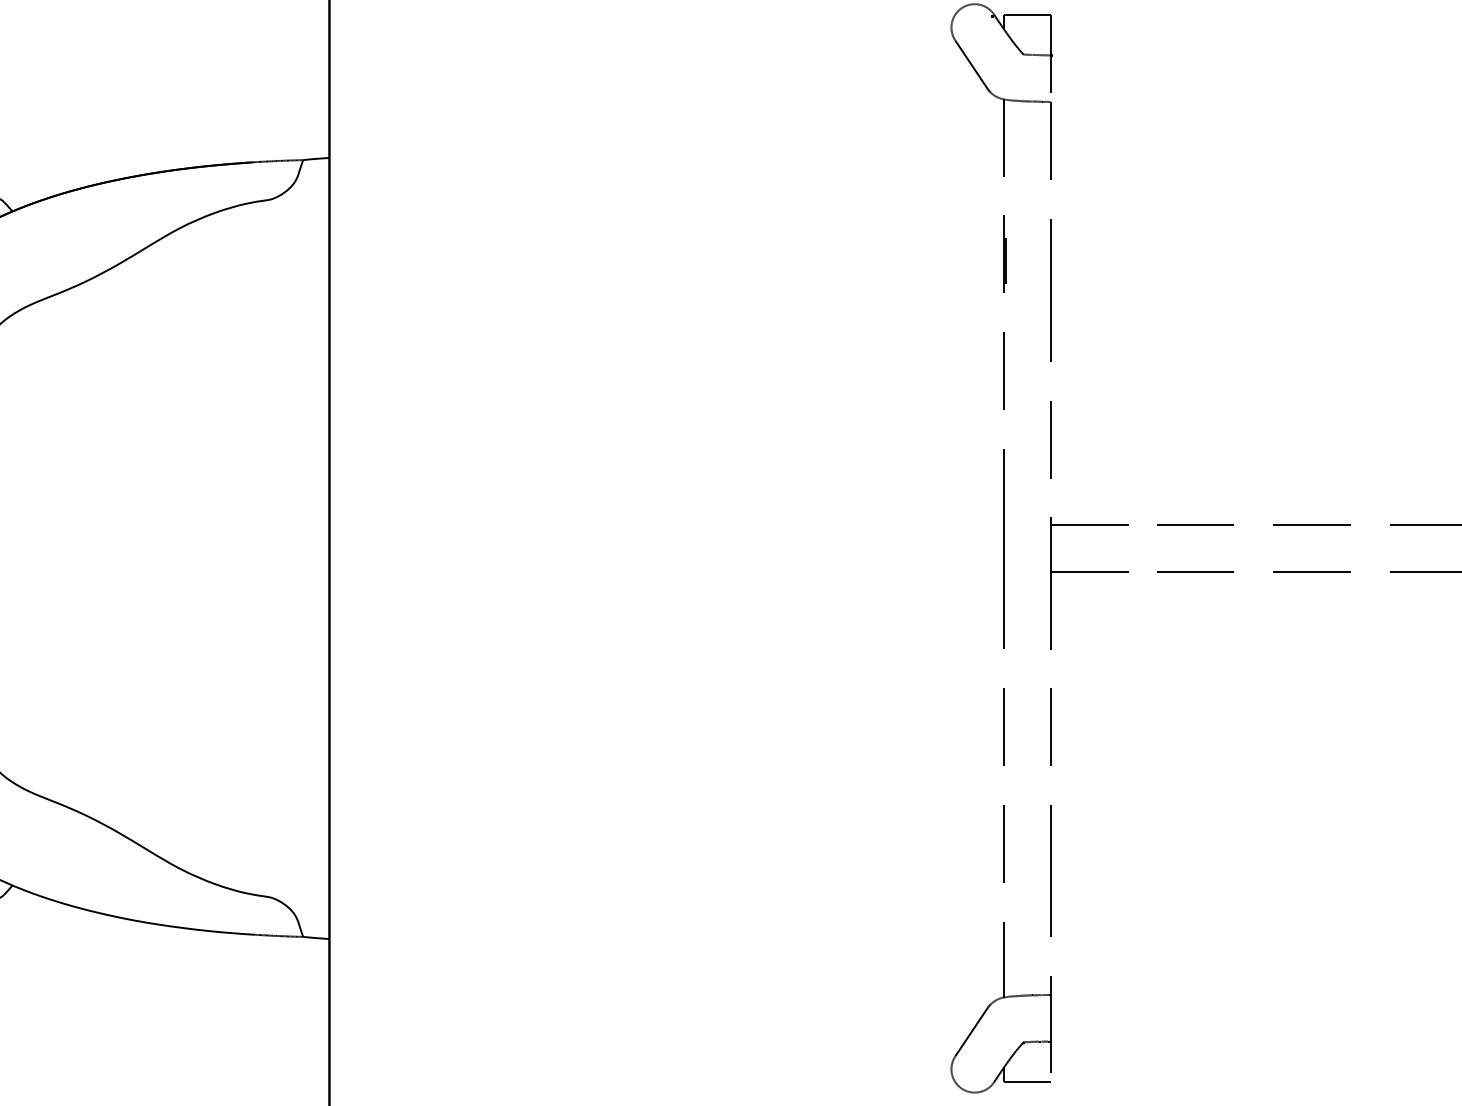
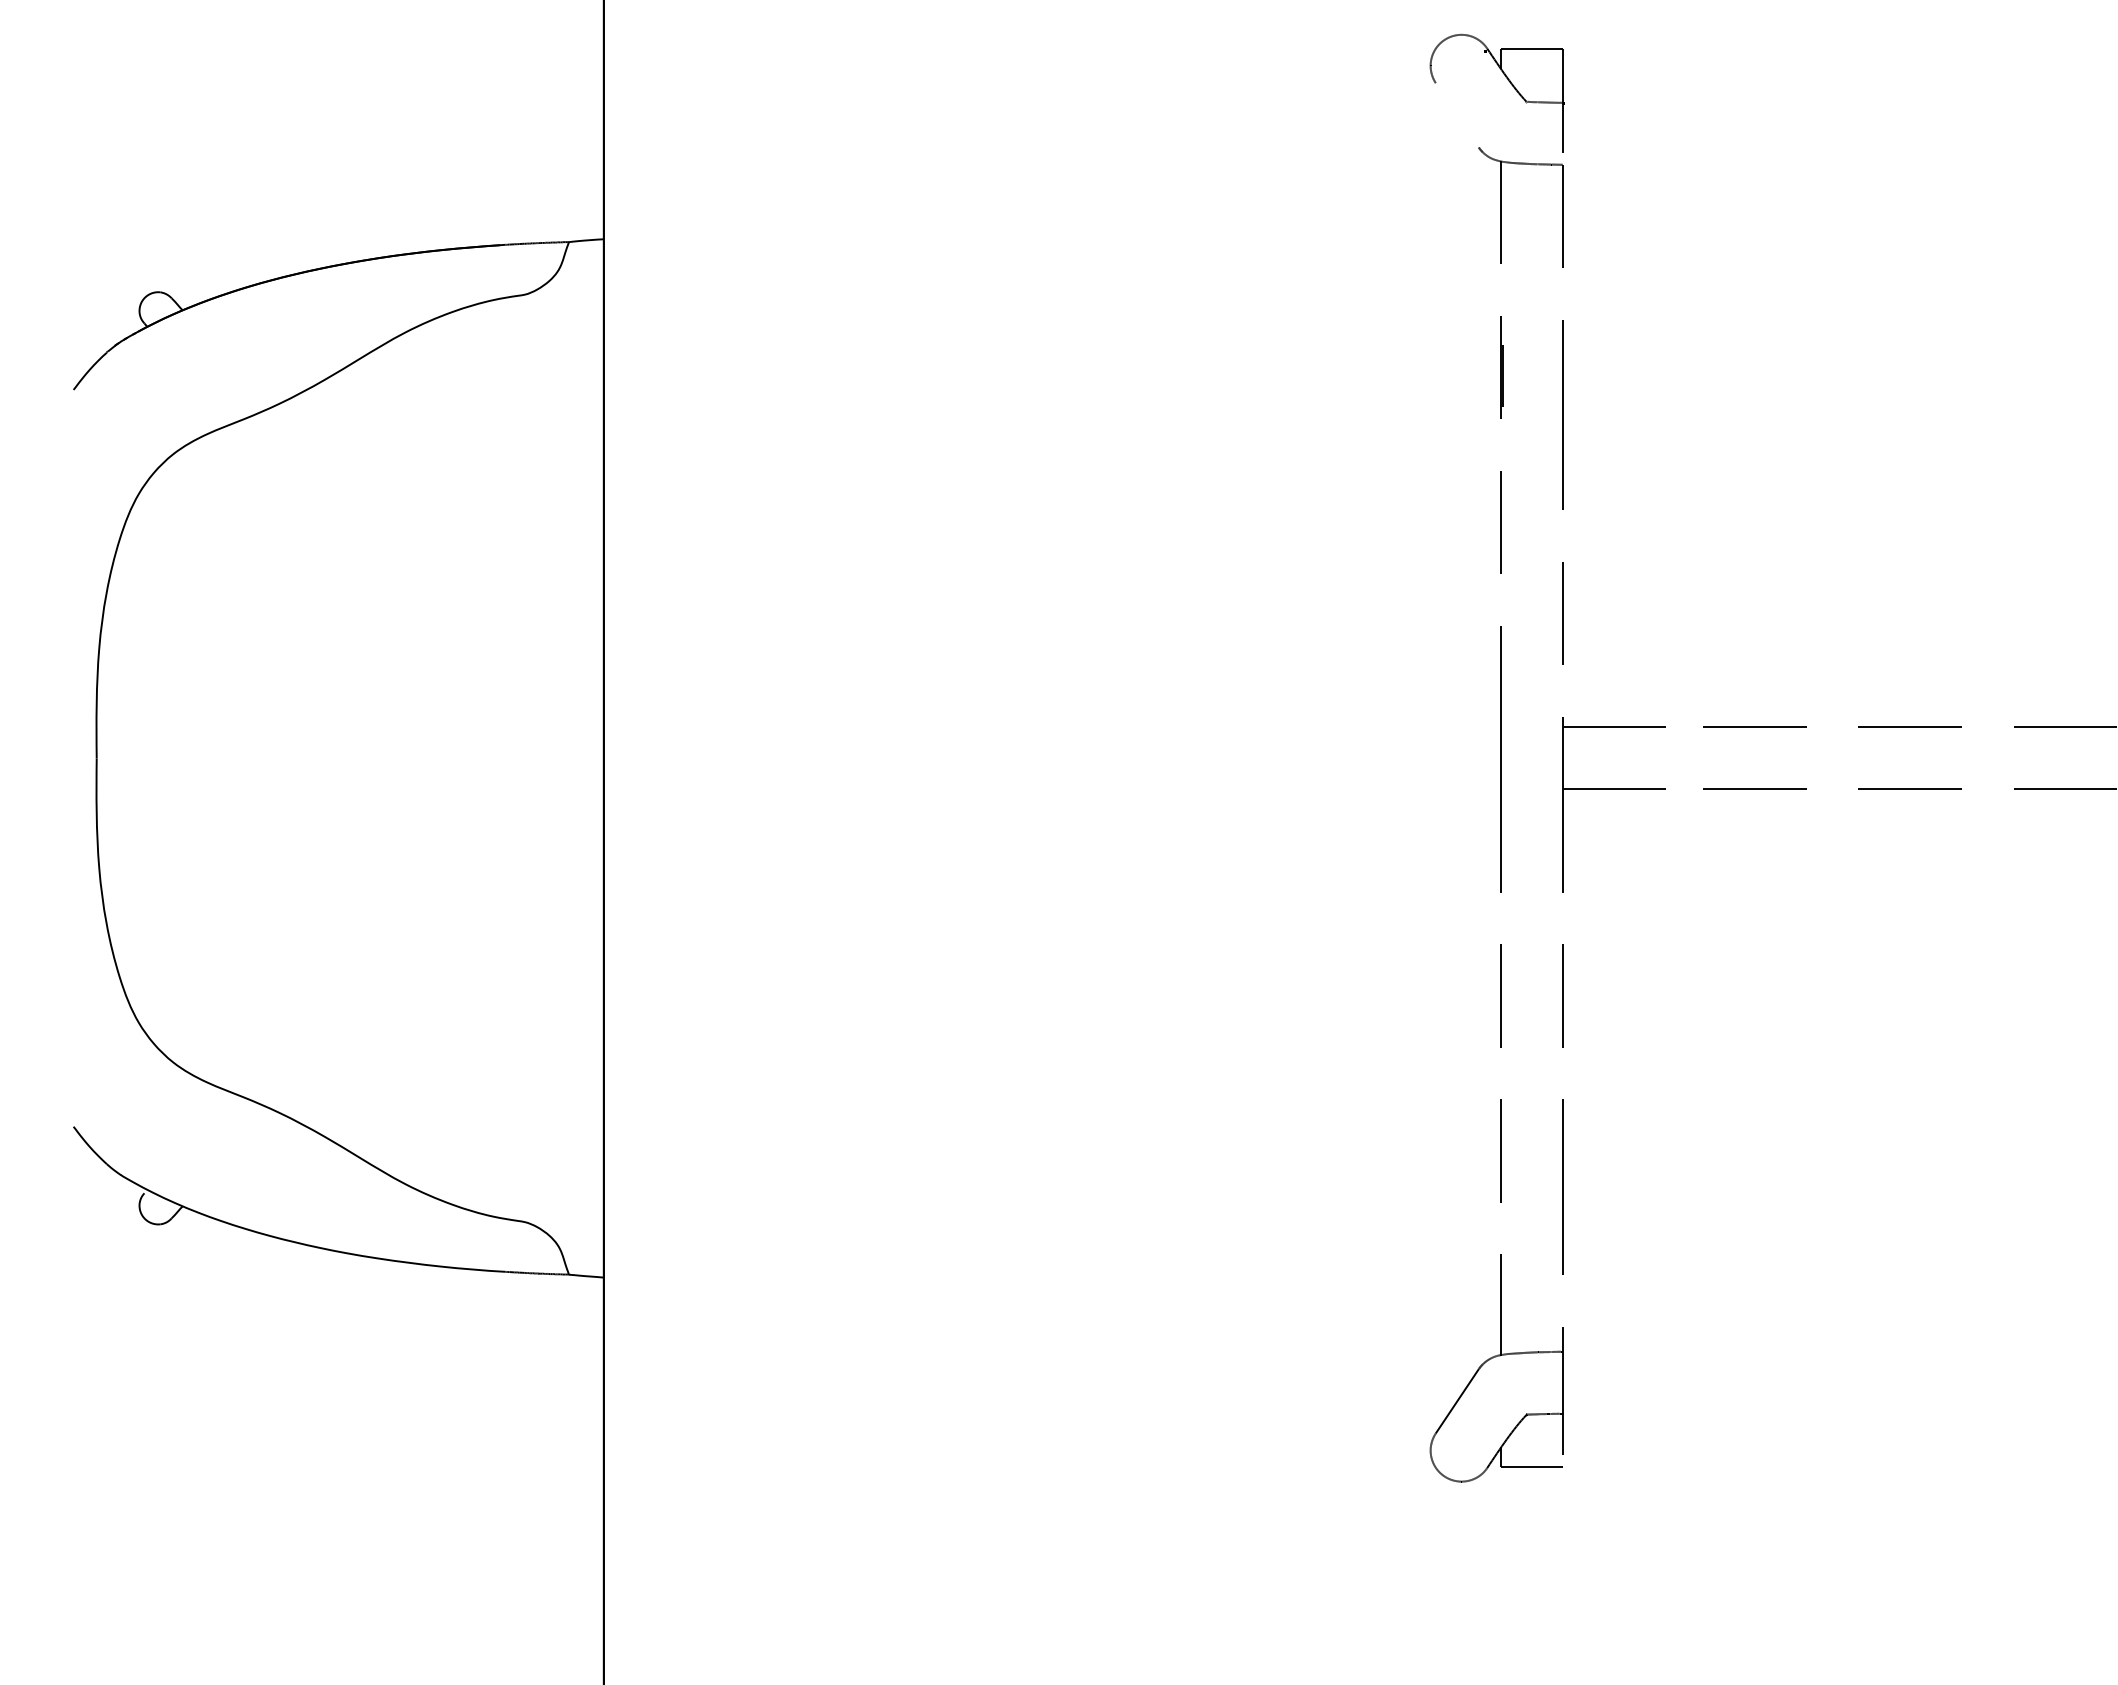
line: (970, 64) -> (1456, 115), removed

